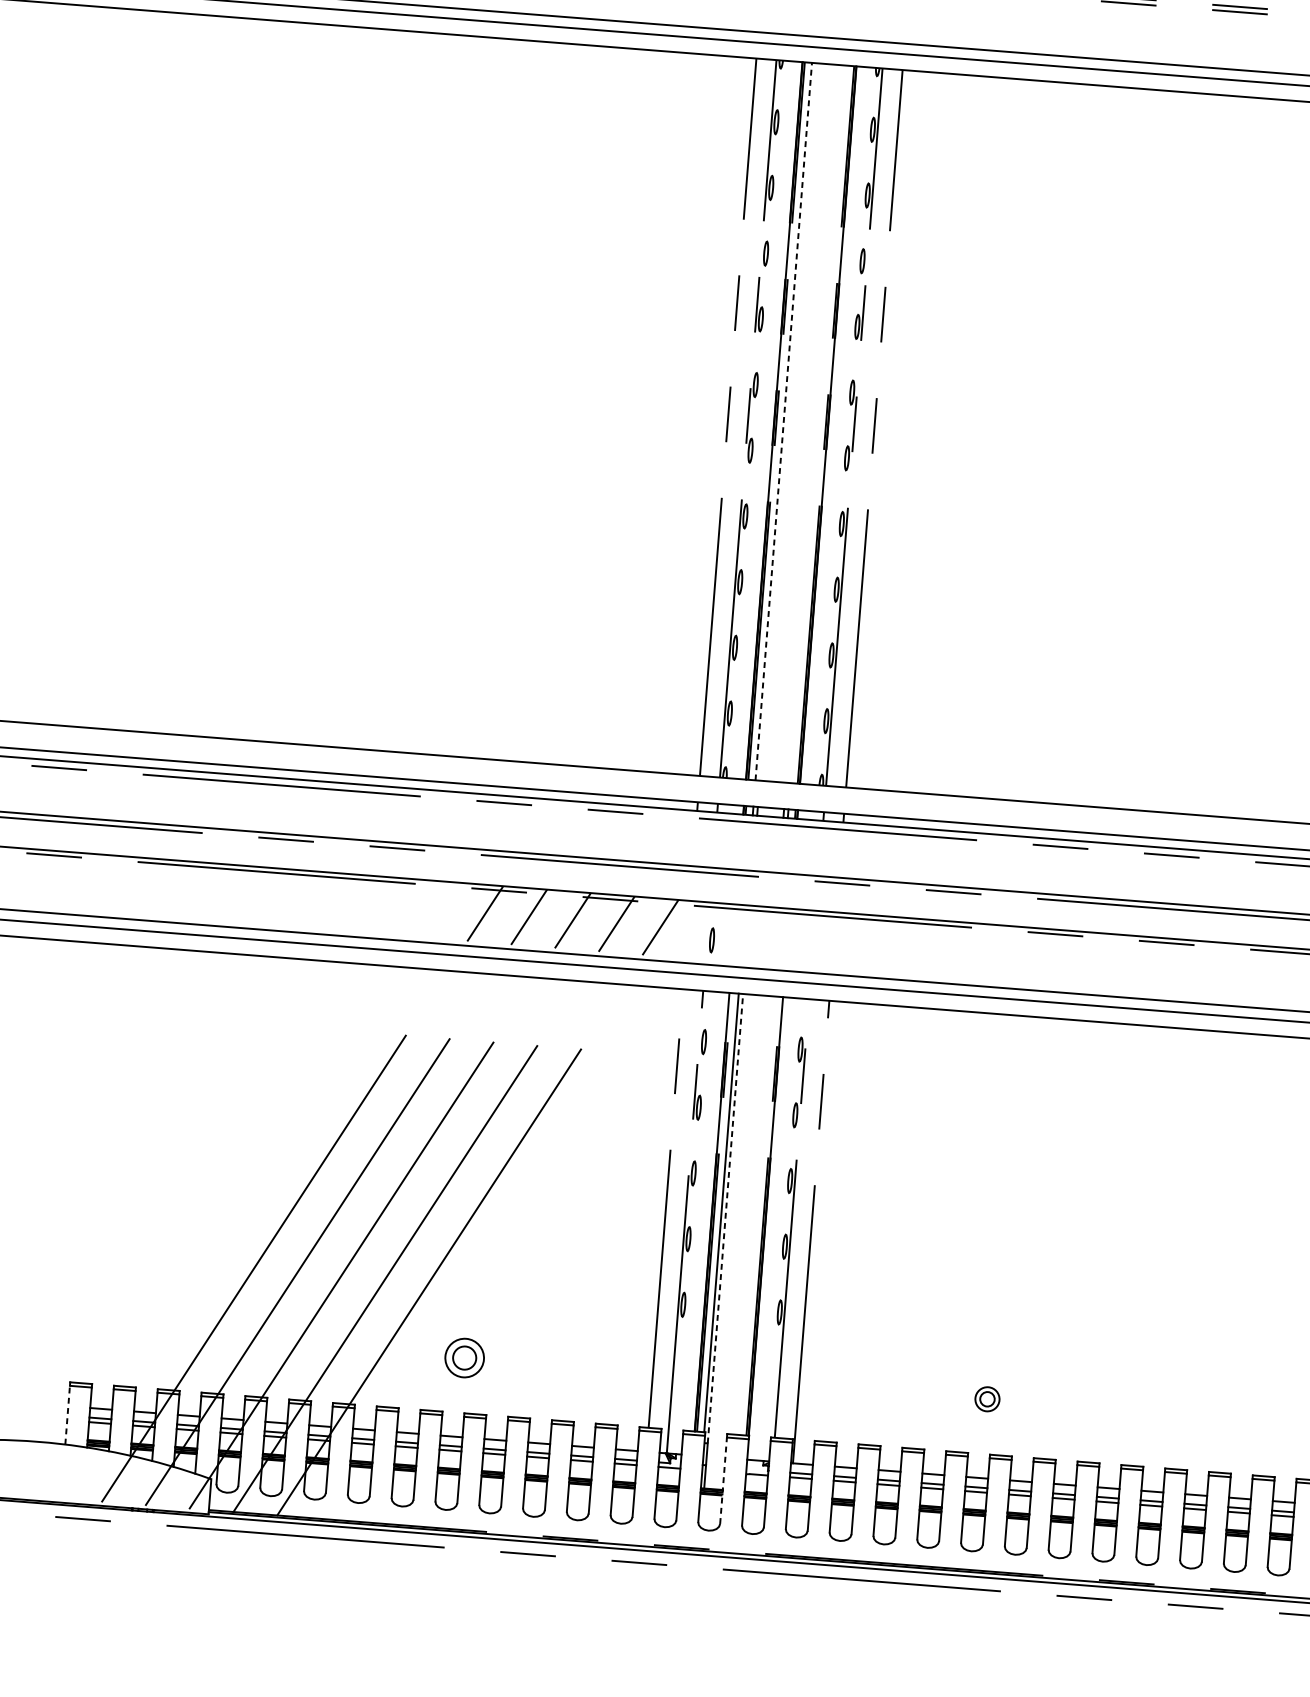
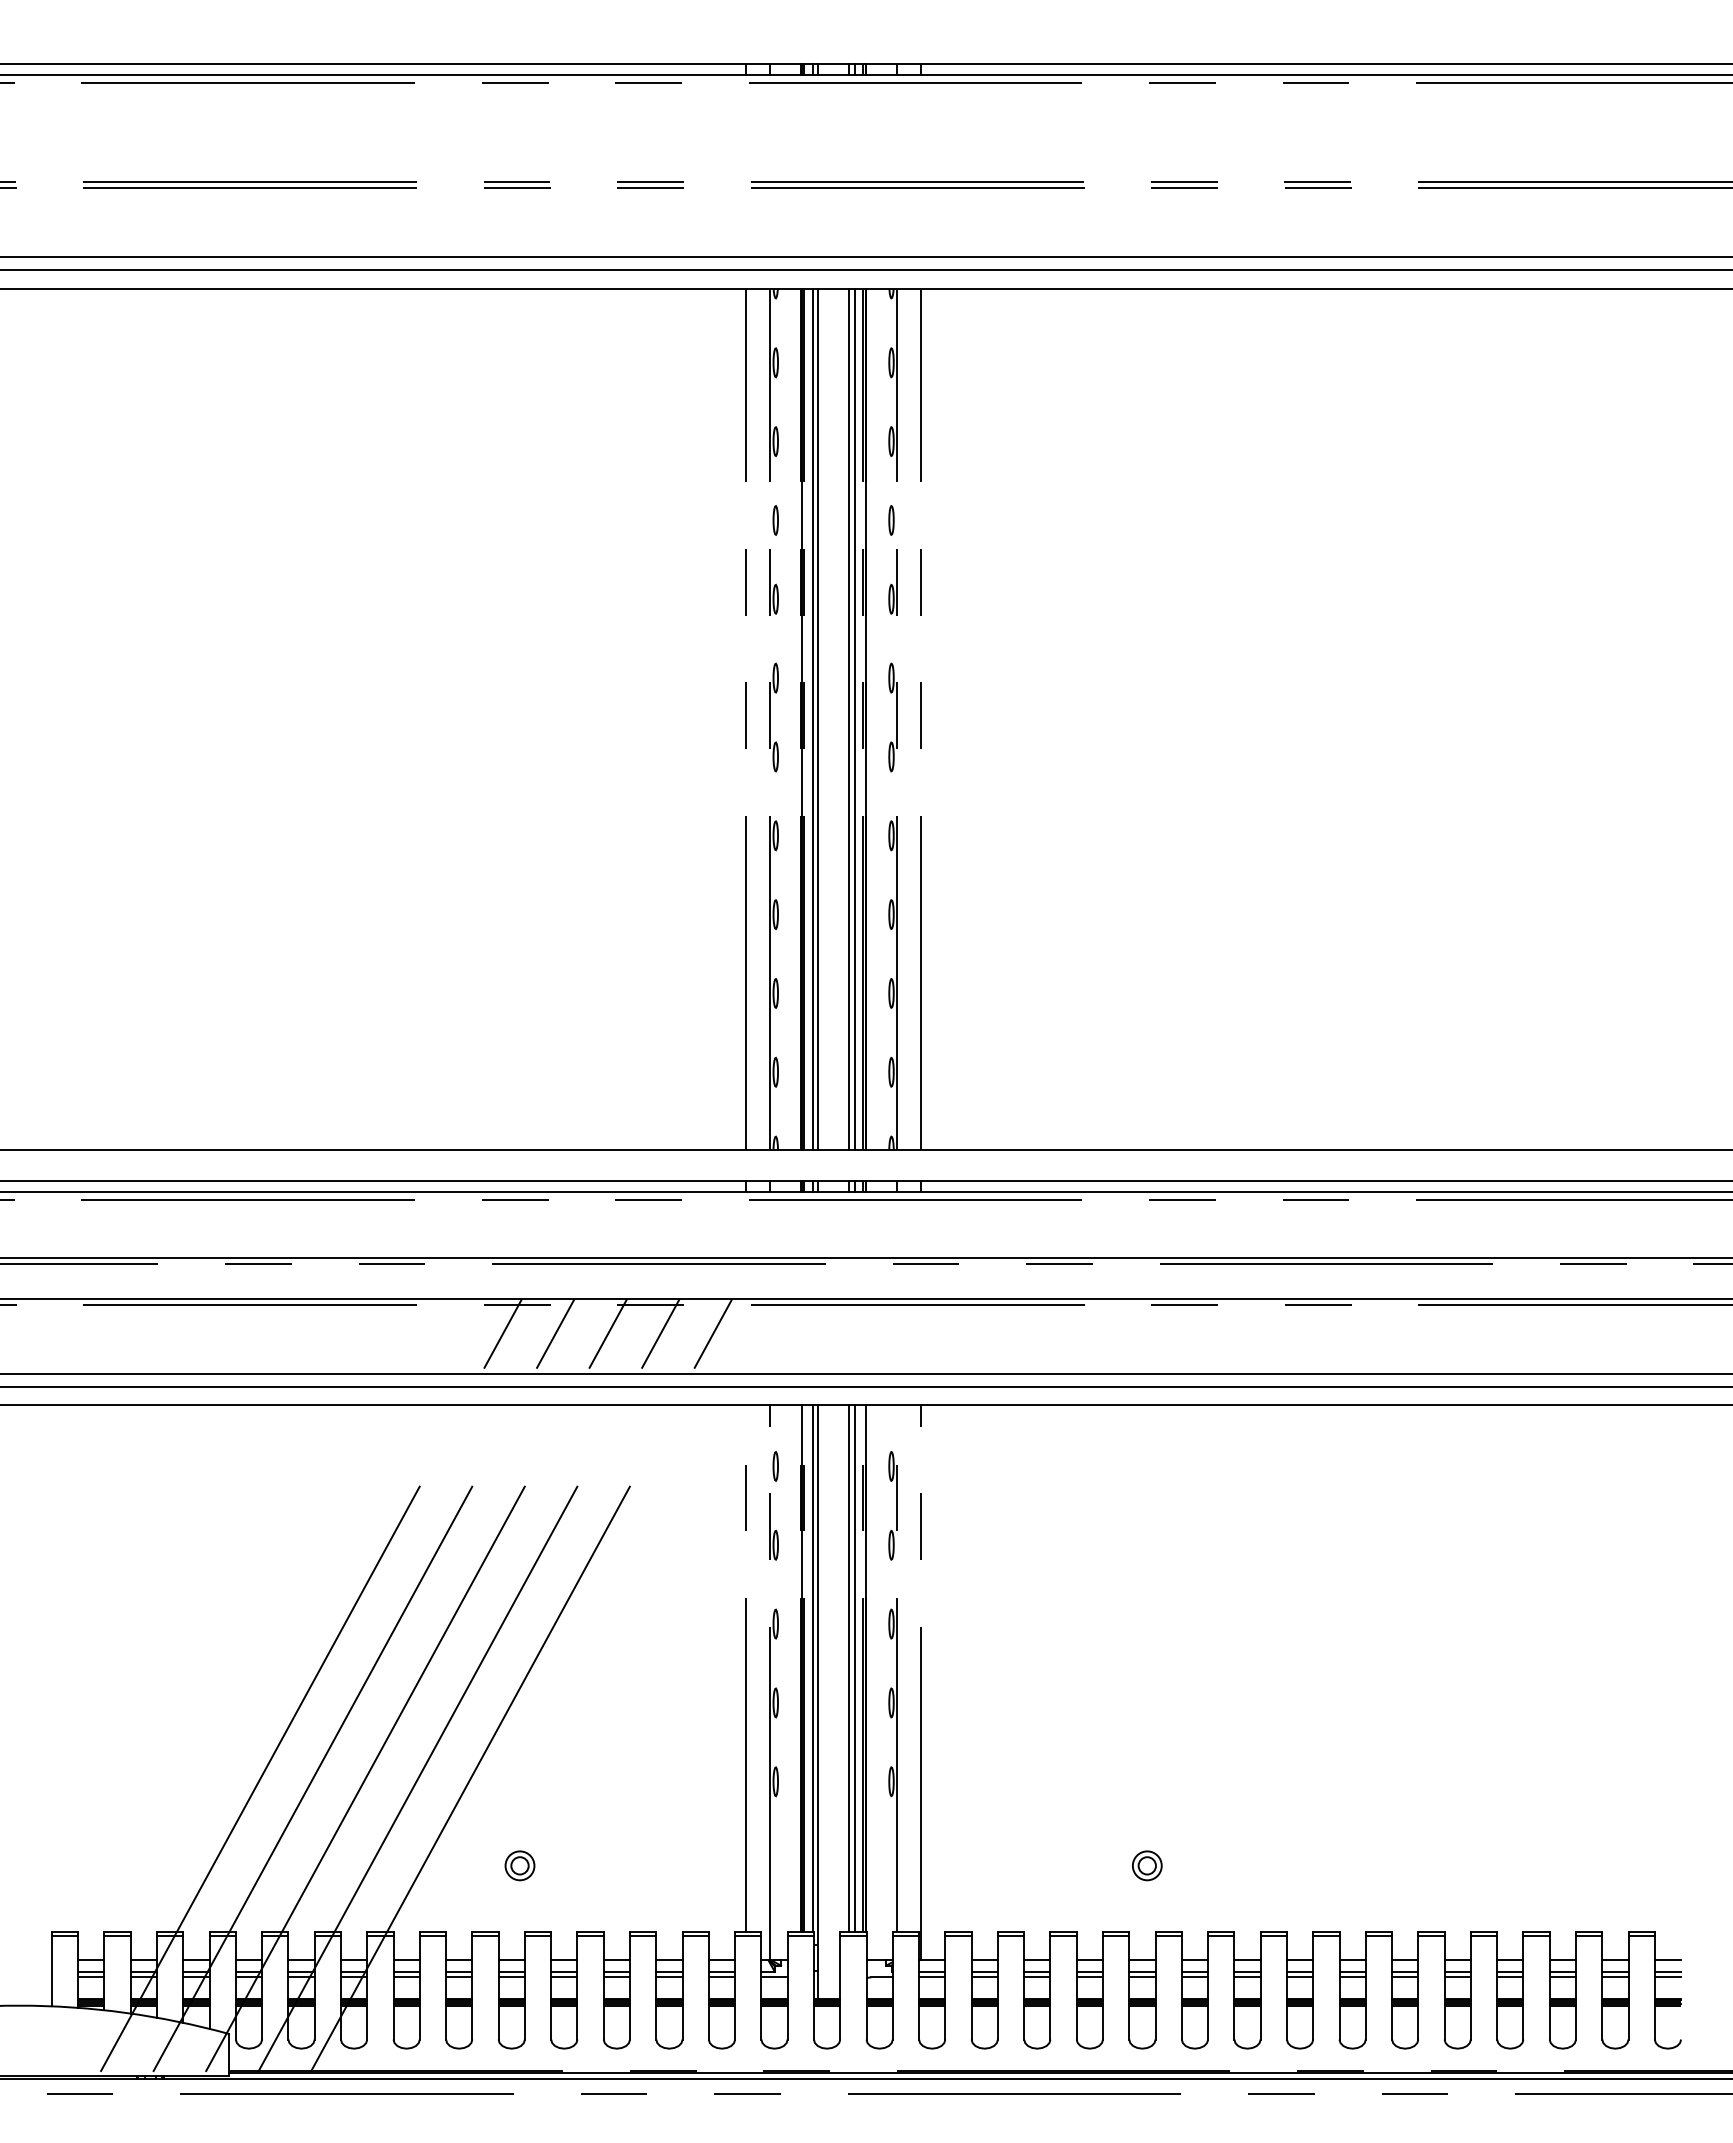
line: (783, 421) -> (812, 718), dashed -> solid
line: (787, 421) -> (817, 718), added
line: (814, 423) -> (849, 718), added
line: (818, 423) -> (854, 718), added
part: (711, 940) -> (775, 1344), removed
line: (752, 1215) -> (849, 1668), added
line: (756, 1215) -> (854, 1668), added
line: (725, 1219) -> (817, 1675), dashed -> solid
part: (464, 1357) -> (519, 1865), size x0.62
line: (67, 1414) -> (51, 1970), dashed -> solid
line: (723, 1480) -> (840, 1987), dashed -> solid

